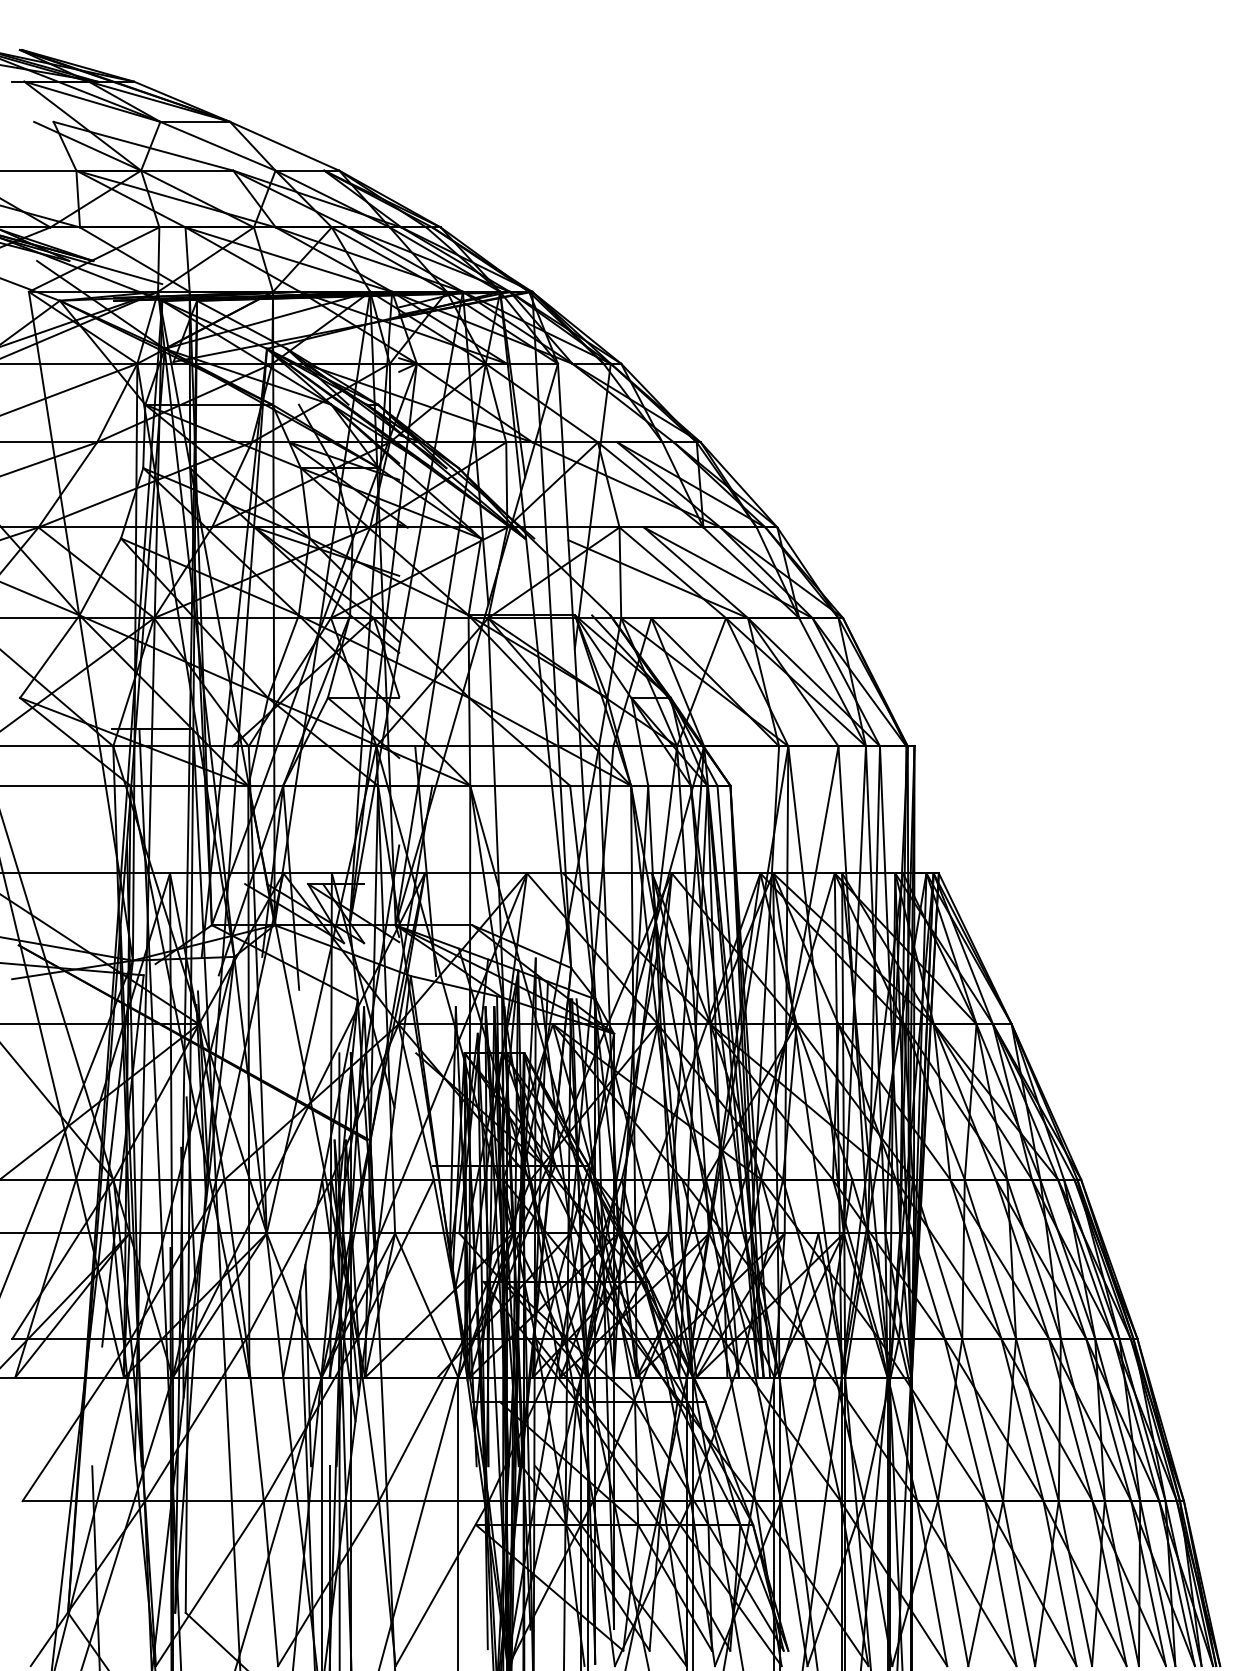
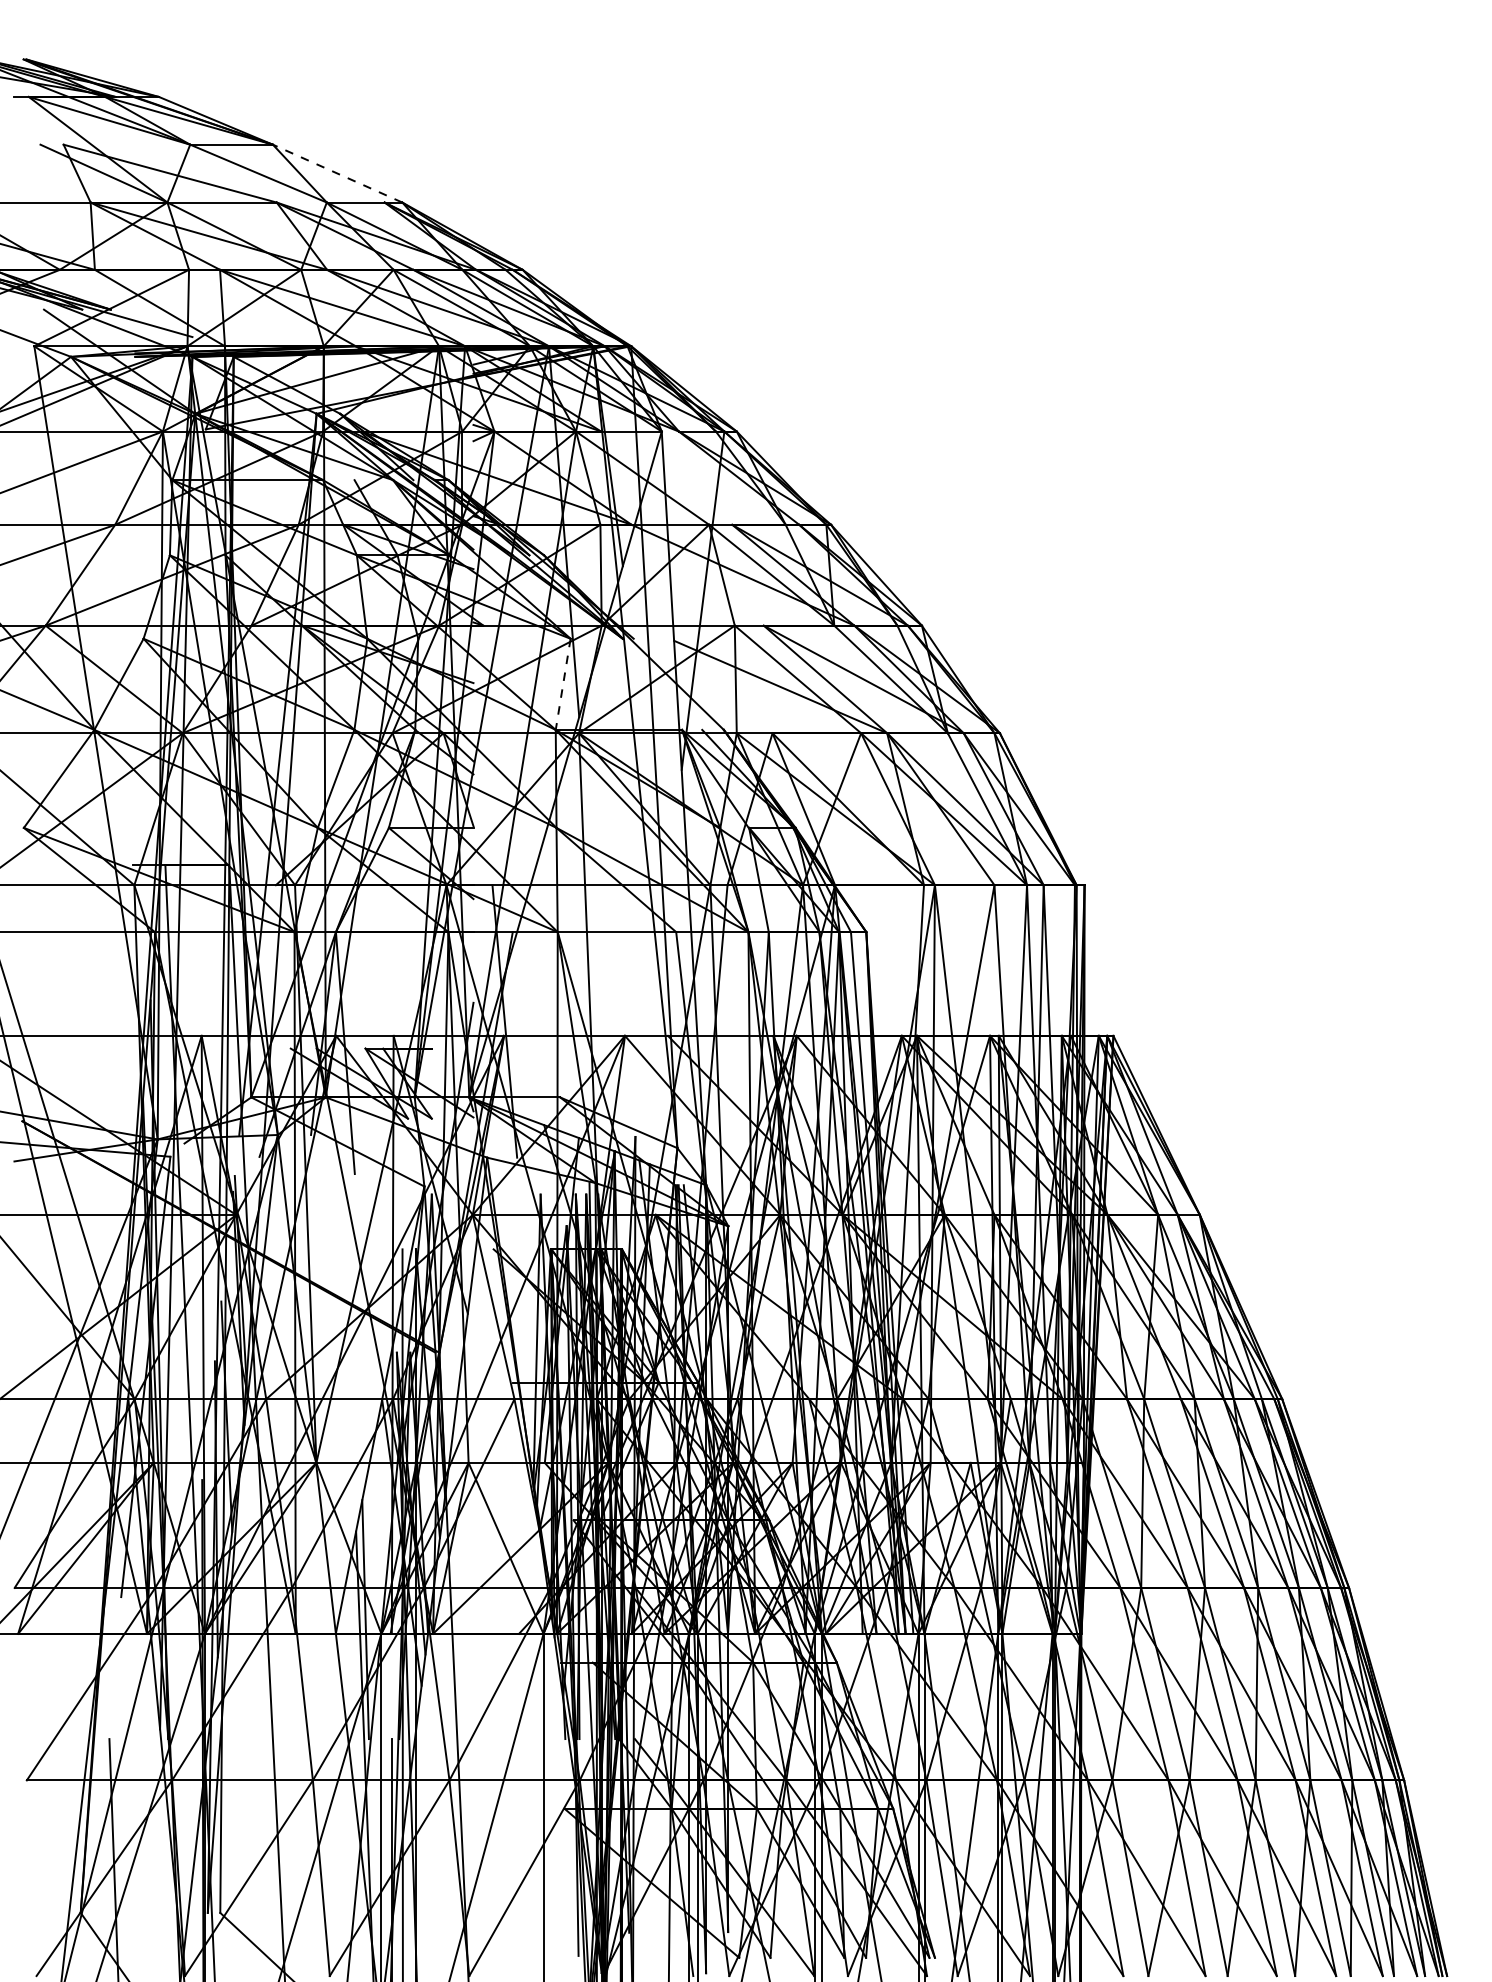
line: (284, 146) -> (337, 173), solid -> dashed
line: (475, 577) -> (563, 684), solid -> dashed

